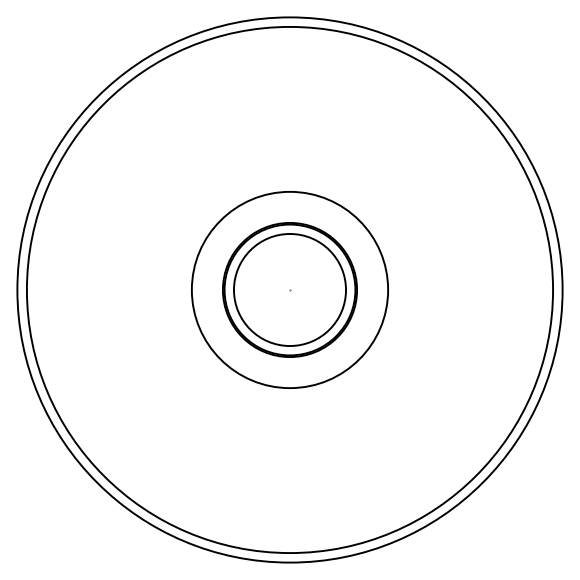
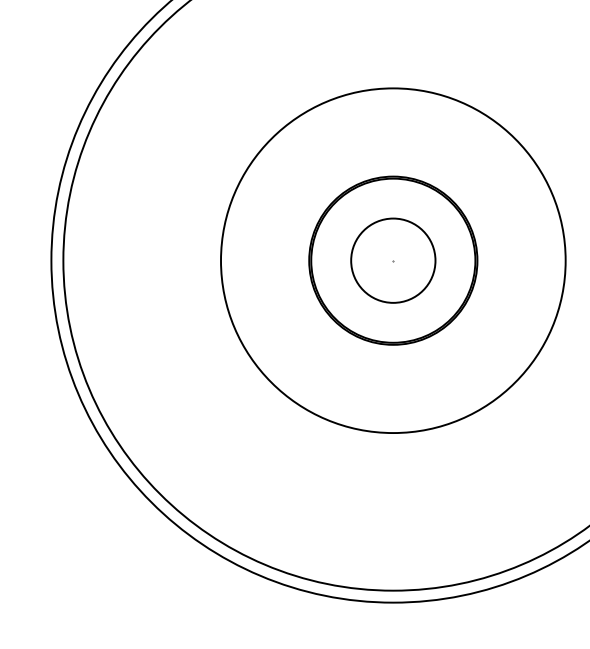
circle: (289, 289) -> (392, 260), size x0.6
circle: (289, 289) -> (392, 260), size x1.4

